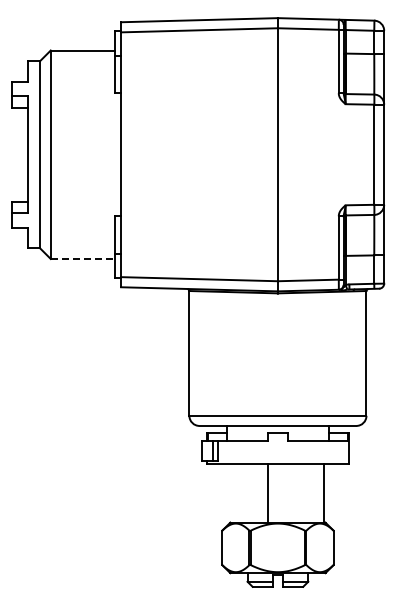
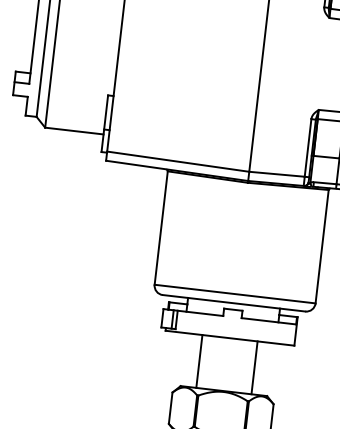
line: (83, 258) -> (74, 130), dashed -> solid
line: (267, 493) -> (199, 361), moved
line: (324, 493) -> (254, 367), moved

